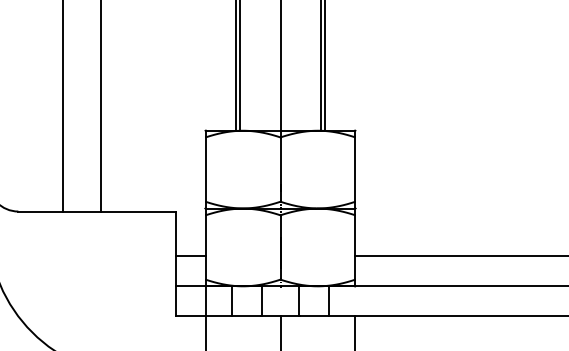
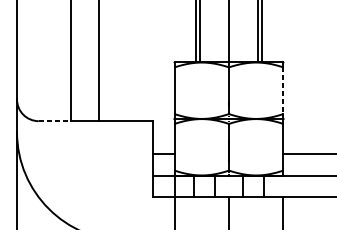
line: (355, 170) -> (283, 91), solid -> dashed
line: (41, 211) -> (55, 121), solid -> dashed

